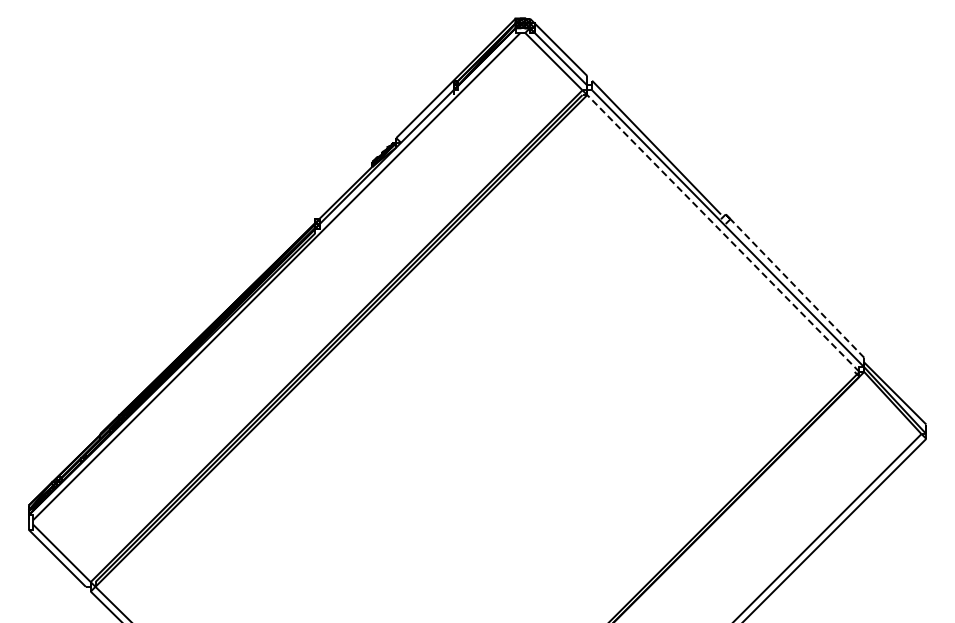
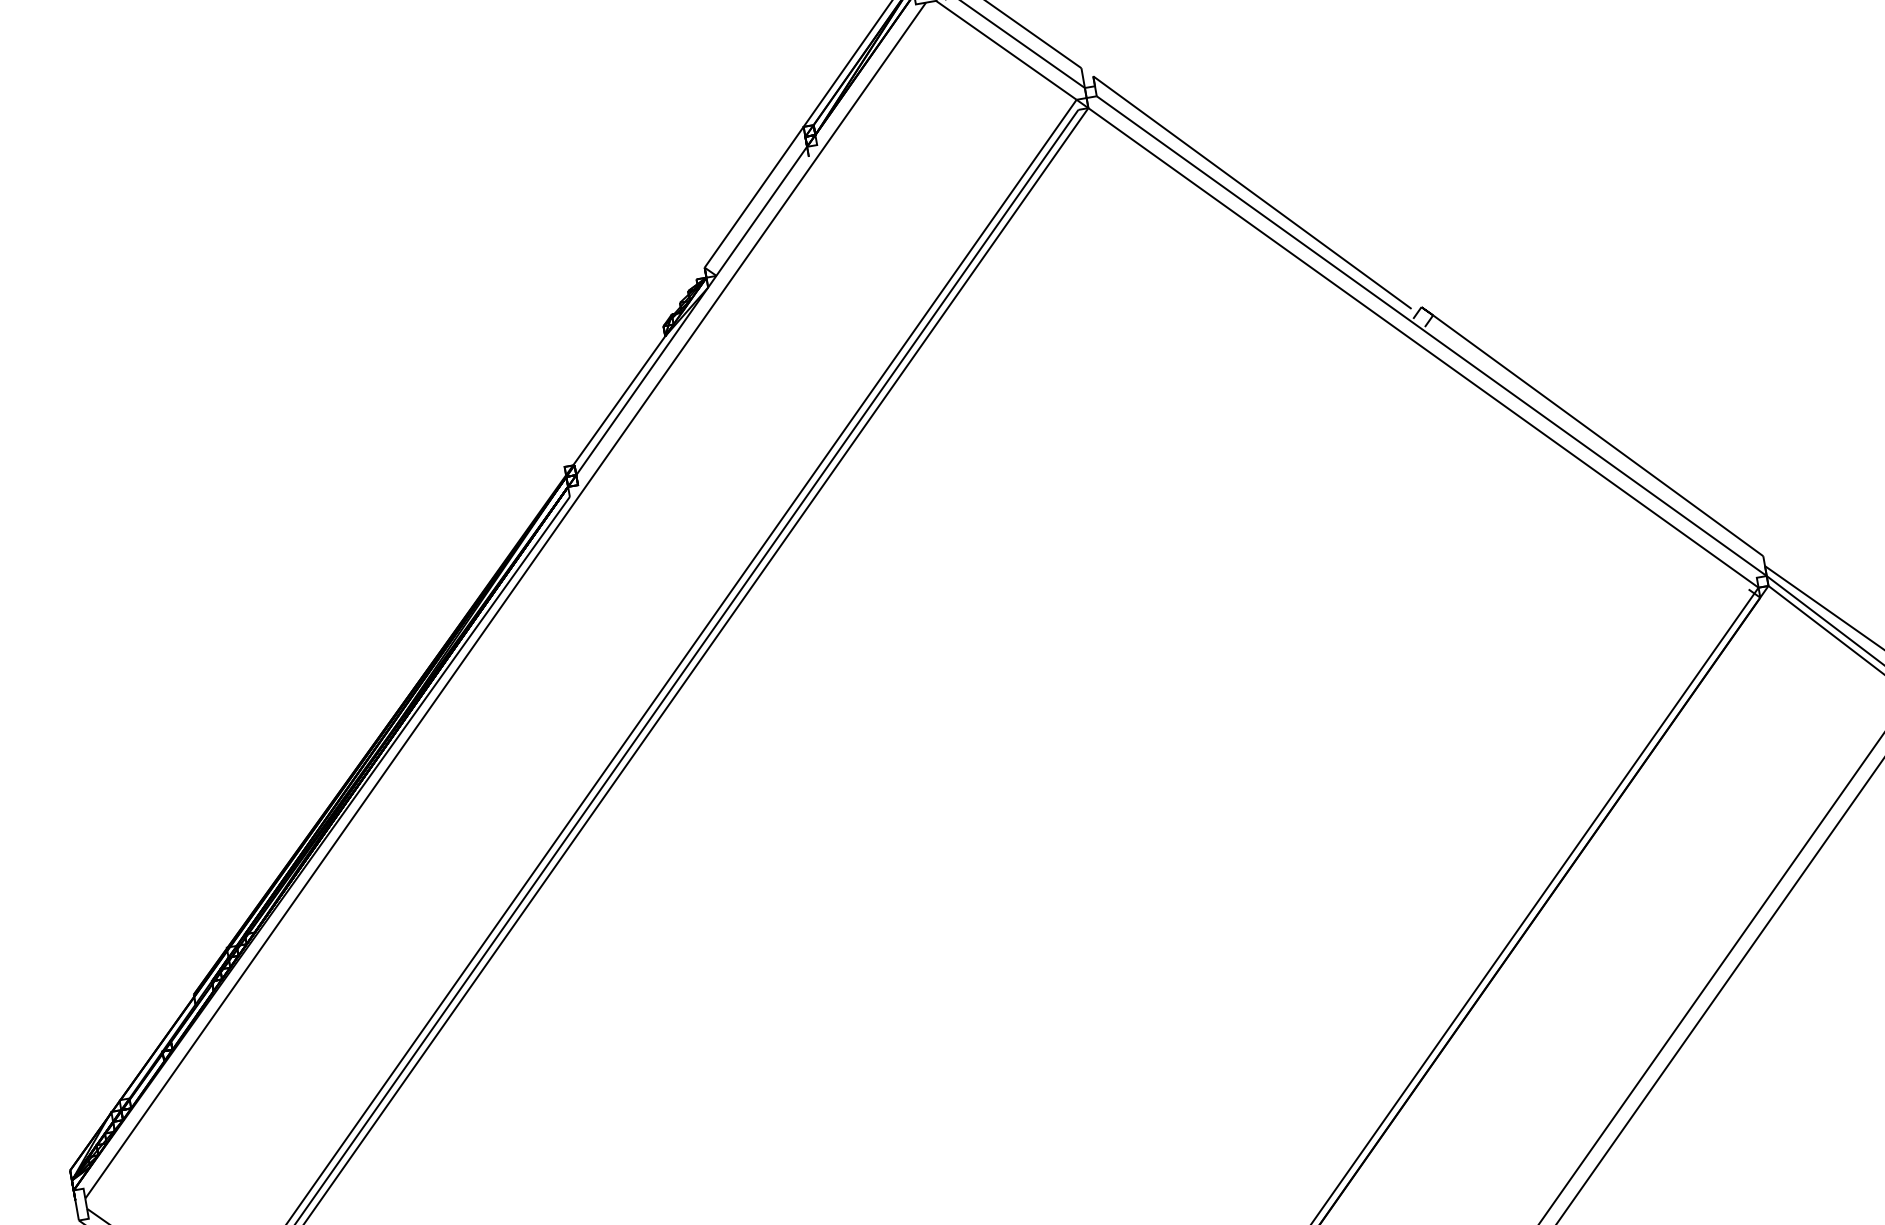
line: (723, 233) -> (1423, 347), dashed -> solid
line: (797, 288) -> (1598, 435), dashed -> solid

